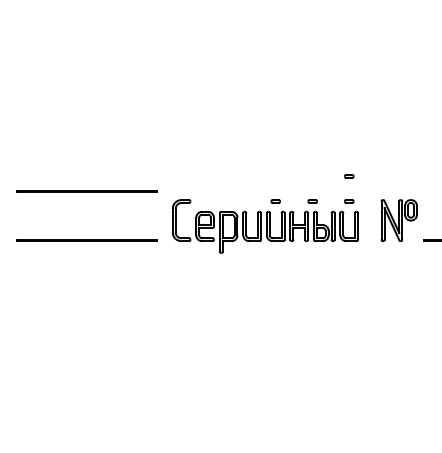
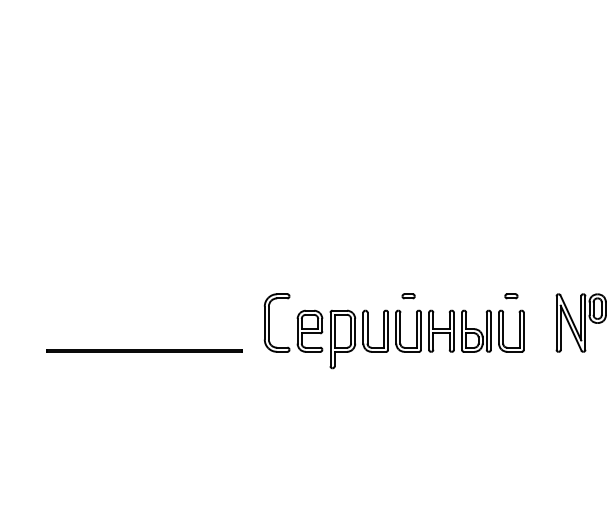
part: (349, 176) -> (511, 261), removed
line: (86, 191) -> (144, 282), removed
part: (312, 201) -> (460, 296), removed

